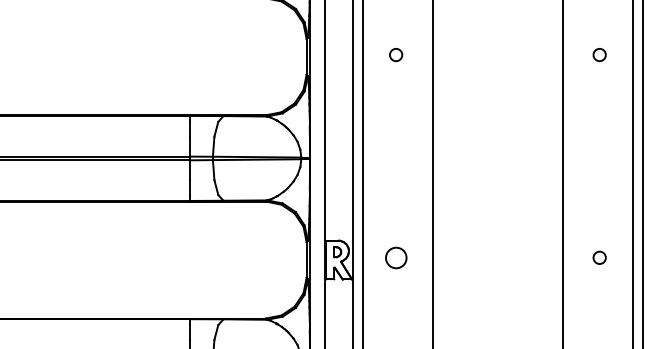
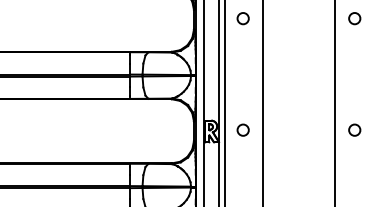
circle: (395, 54) -> (242, 18), size x1.67
circle: (599, 54) -> (354, 18), size x1.67
circle: (599, 256) -> (354, 129), size x1.67

